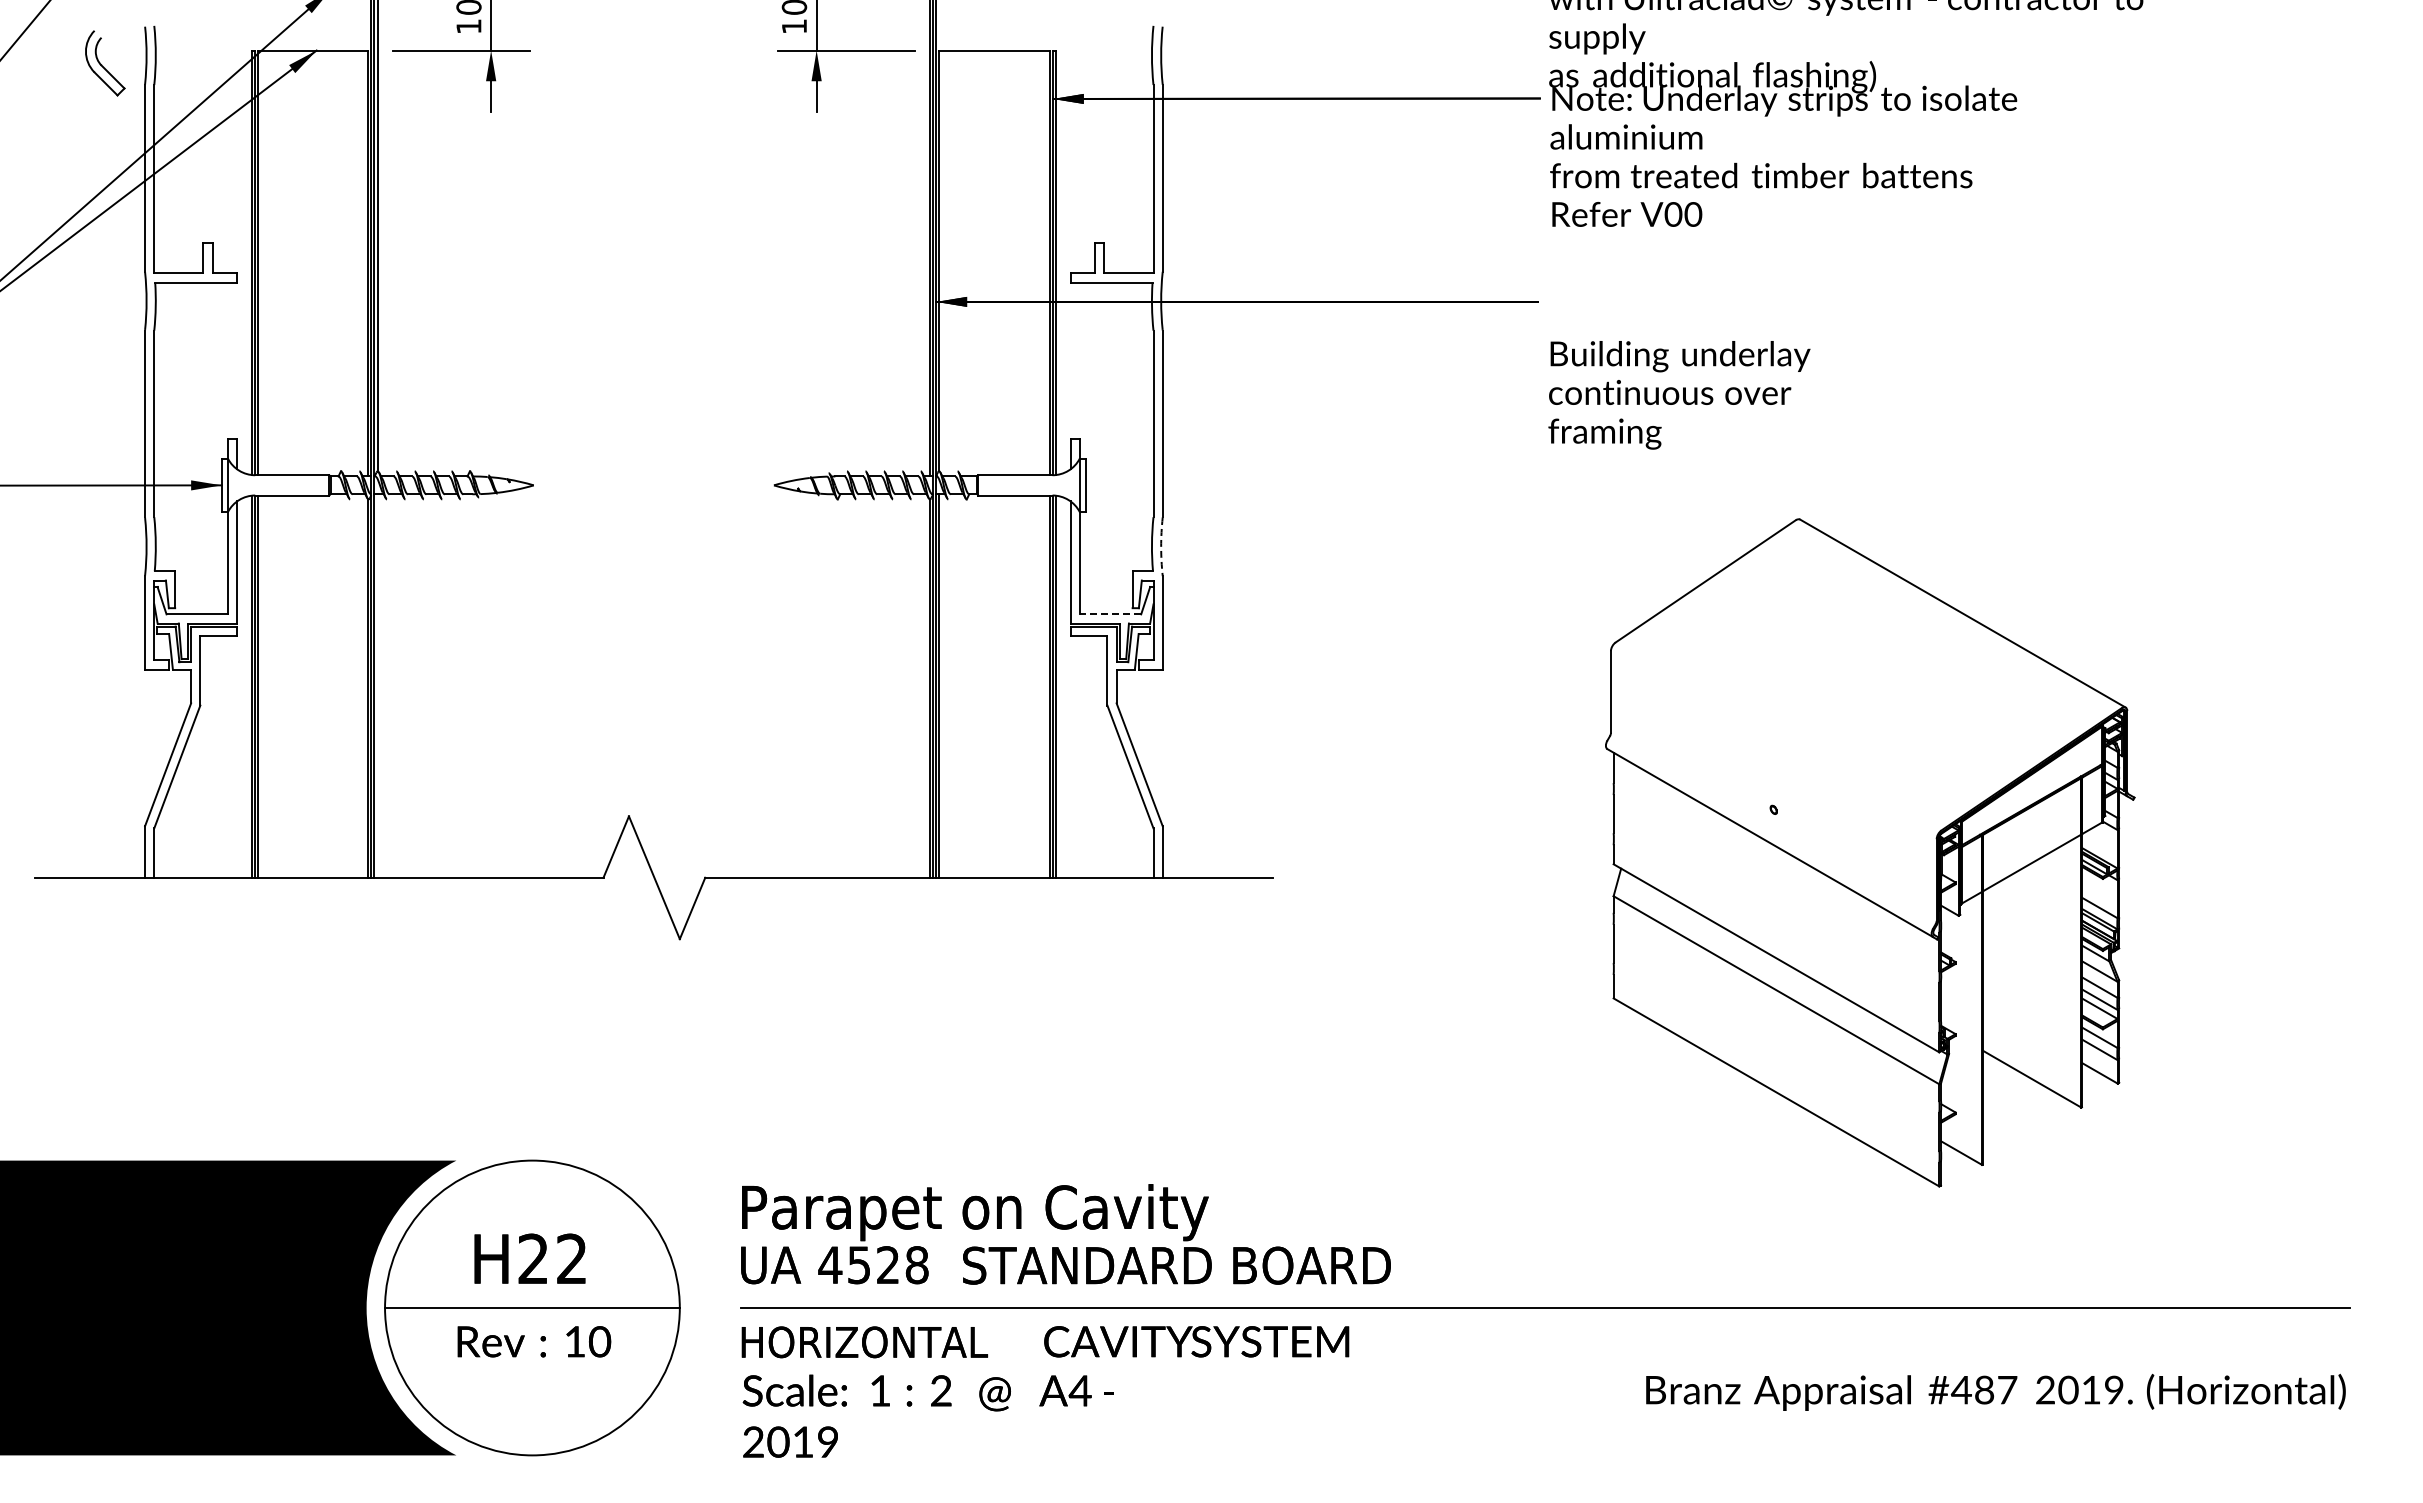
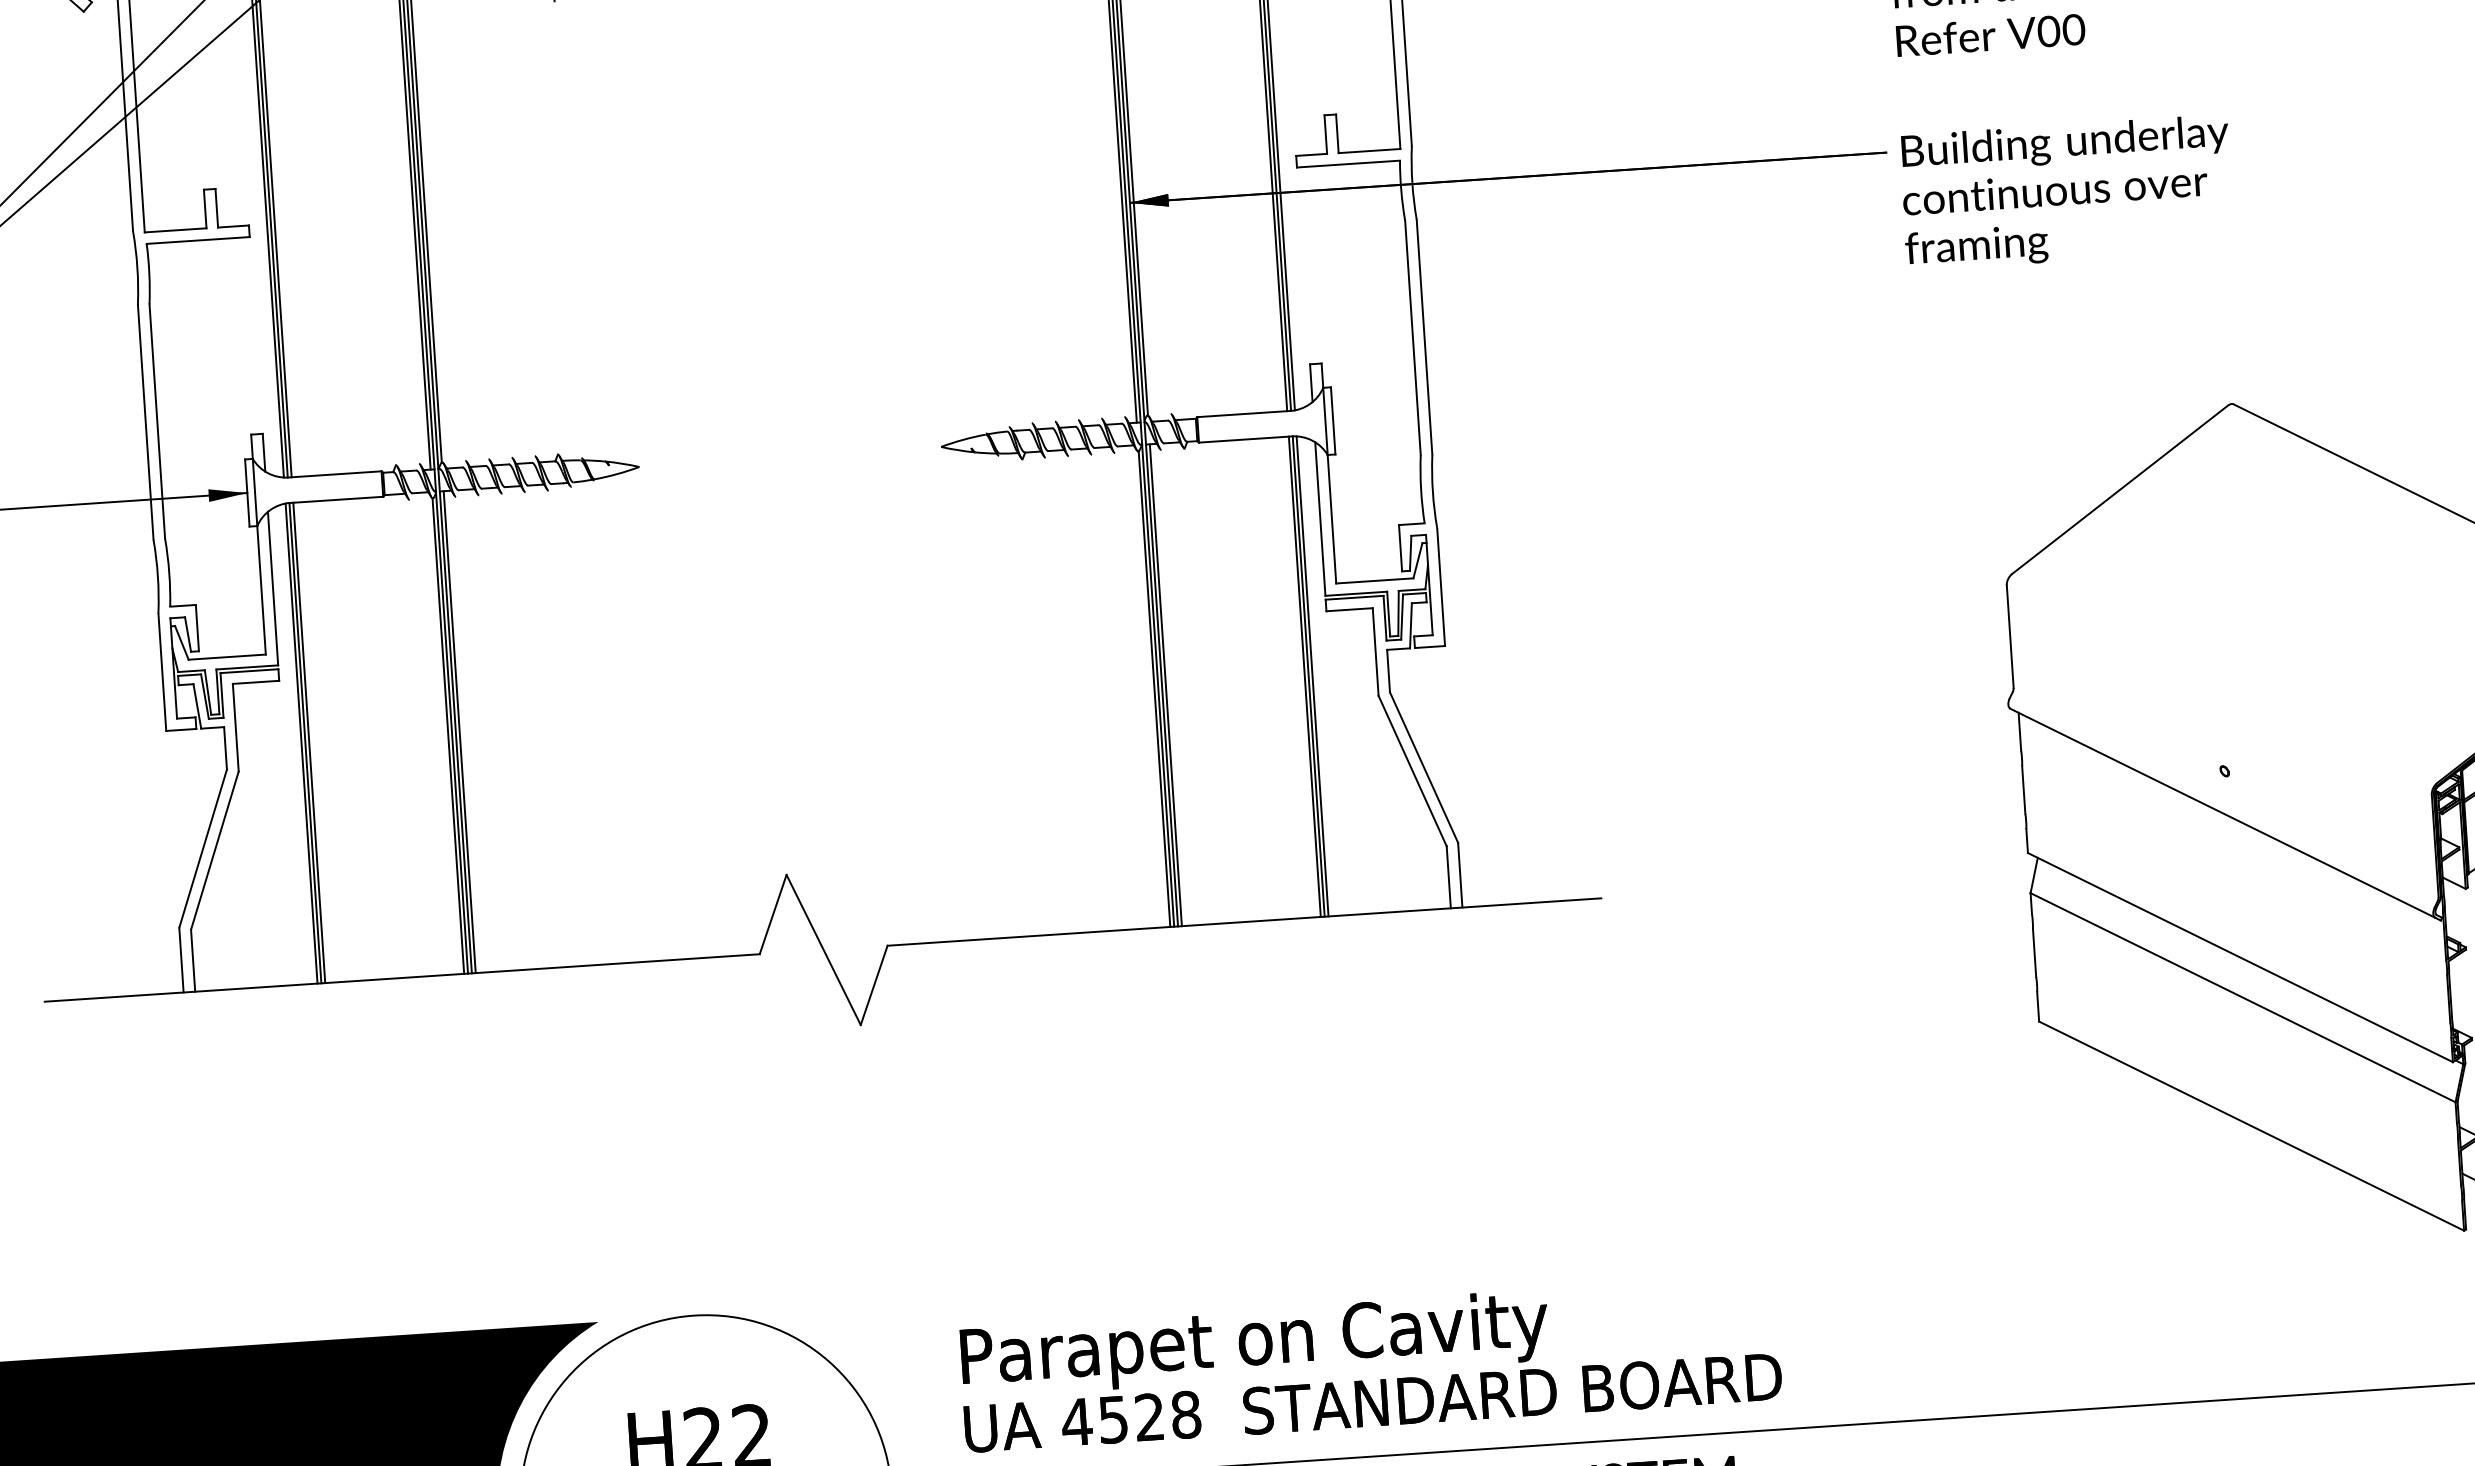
text: (1679, 395) -> (2067, 193), moved
arc: (1161, 546) -> (1433, 491), dashed -> solid
line: (1110, 614) -> (1374, 581), dashed -> solid
line: (377, 685) -> (459, 731), added

